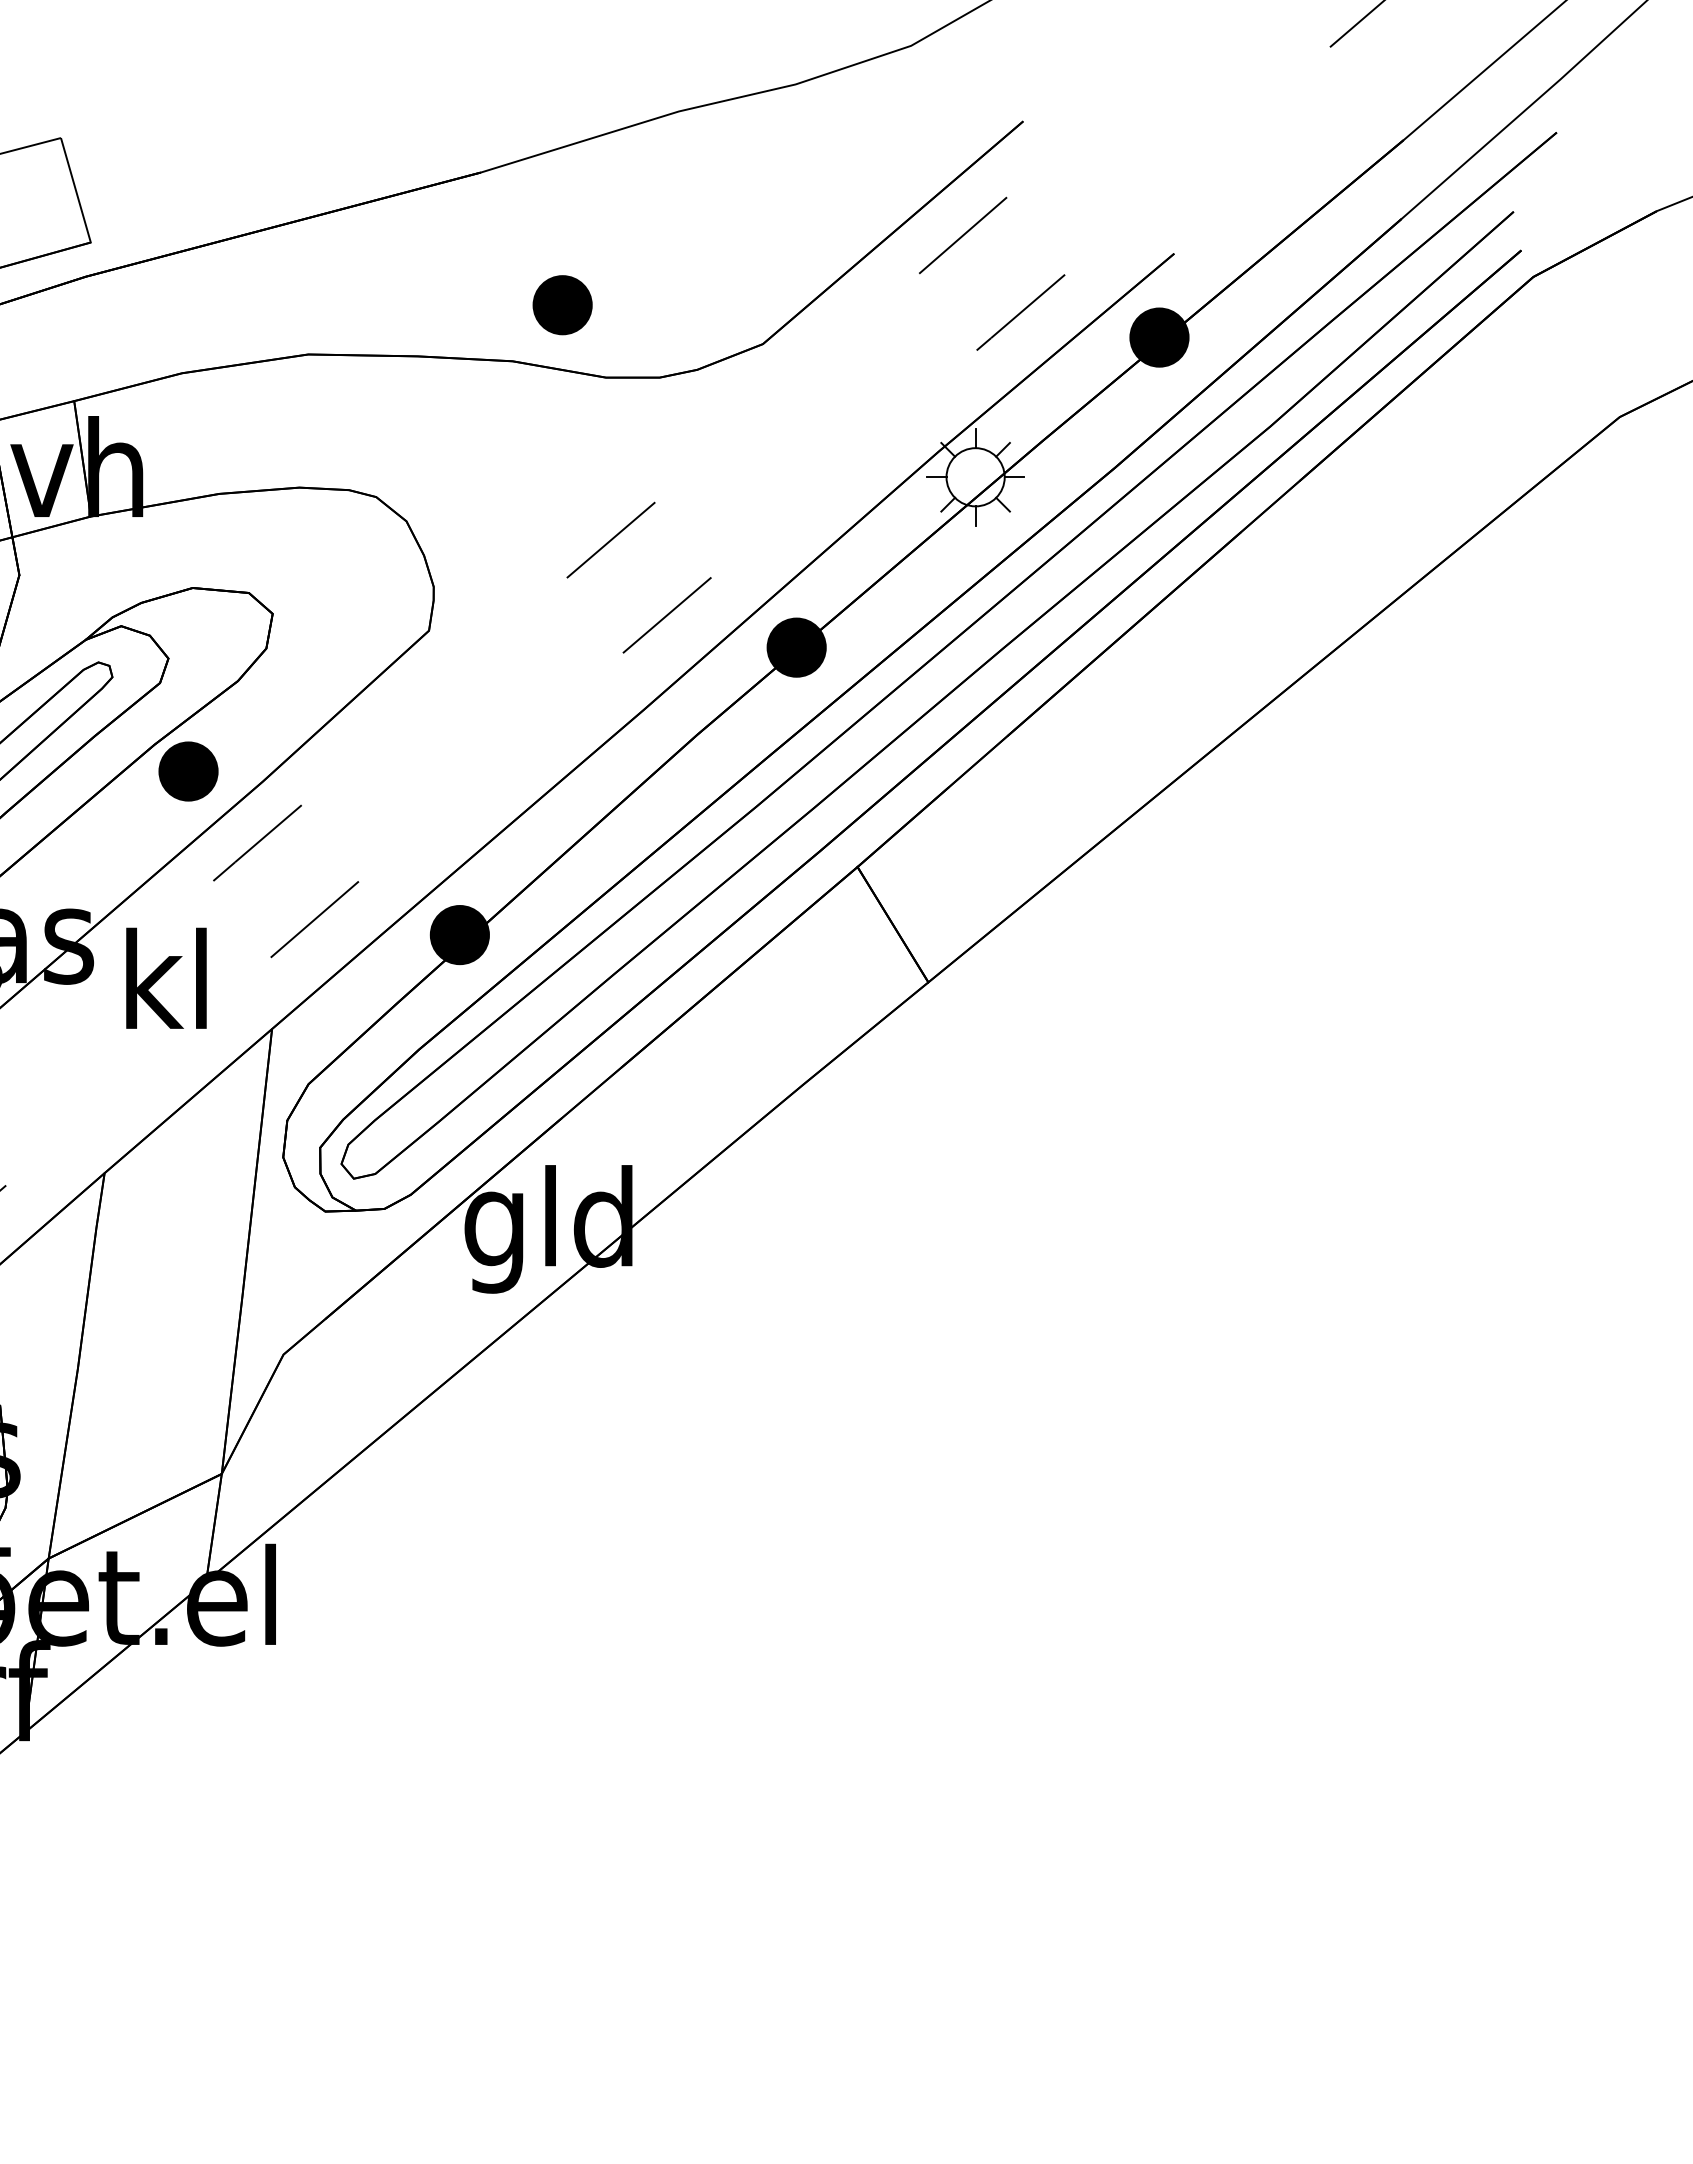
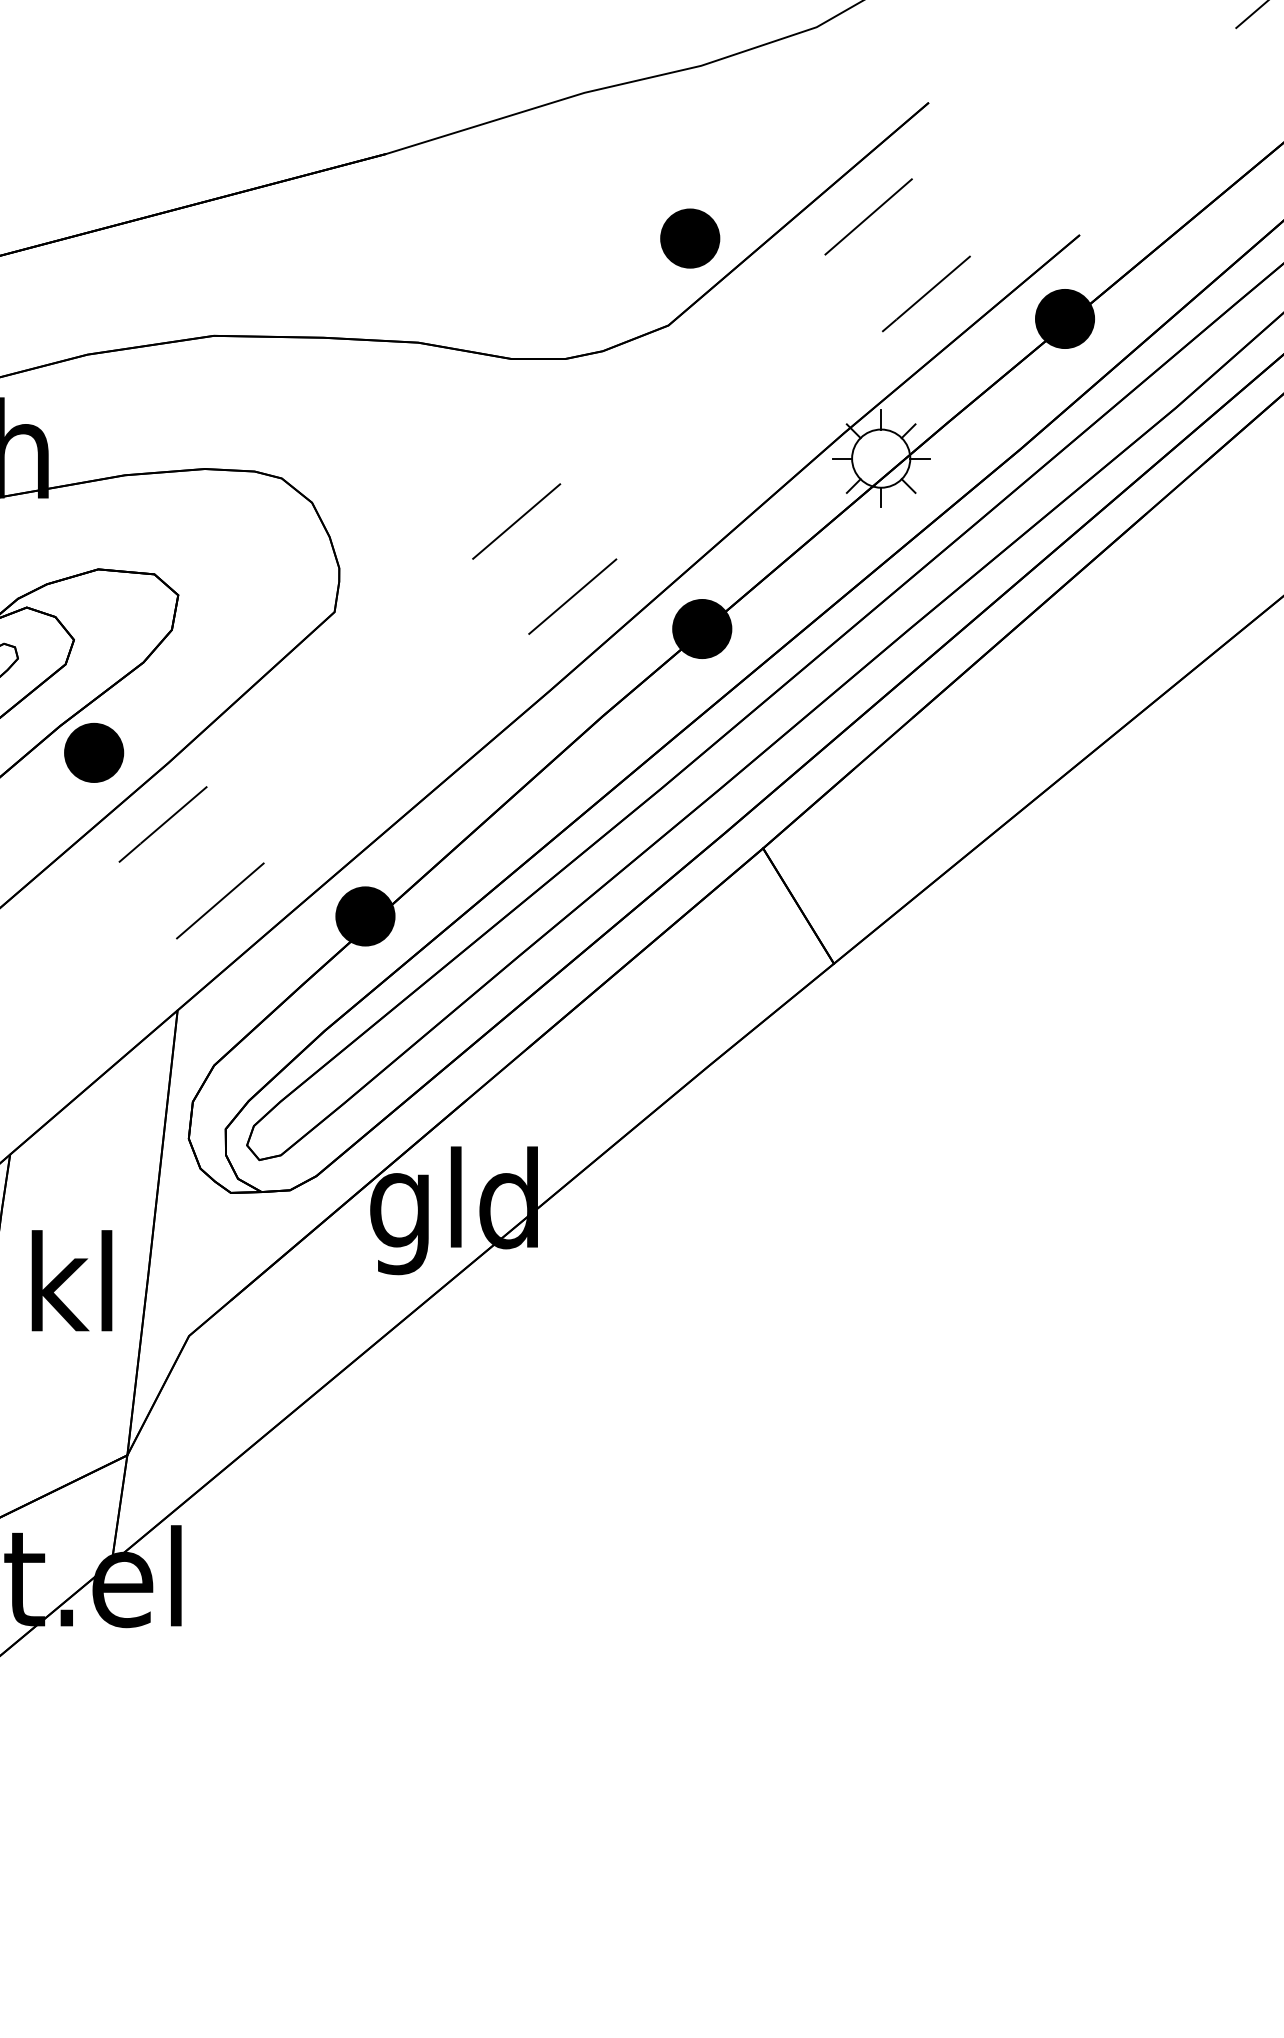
part: (562, 305) -> (690, 238), moved
text: (166, 977) -> (72, 1279), moved

